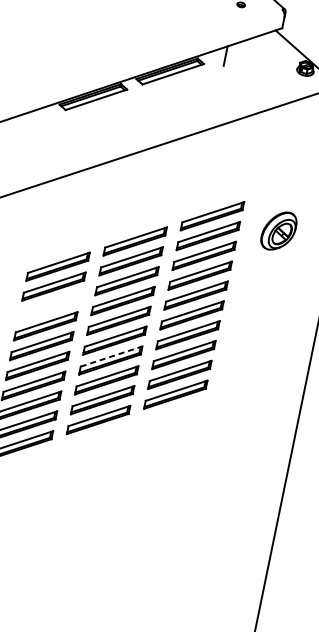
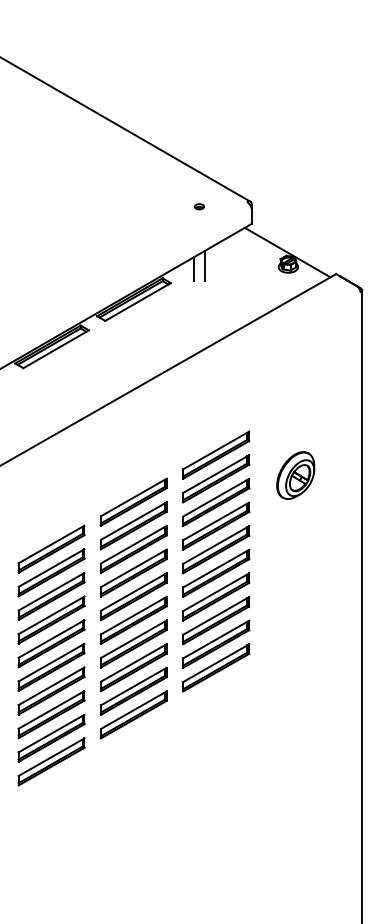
line: (236, 55) -> (205, 265), added
part: (278, 231) -> (295, 475), moved
part: (49, 306) -> (51, 596), added
line: (111, 356) -> (133, 639), dashed -> solid

